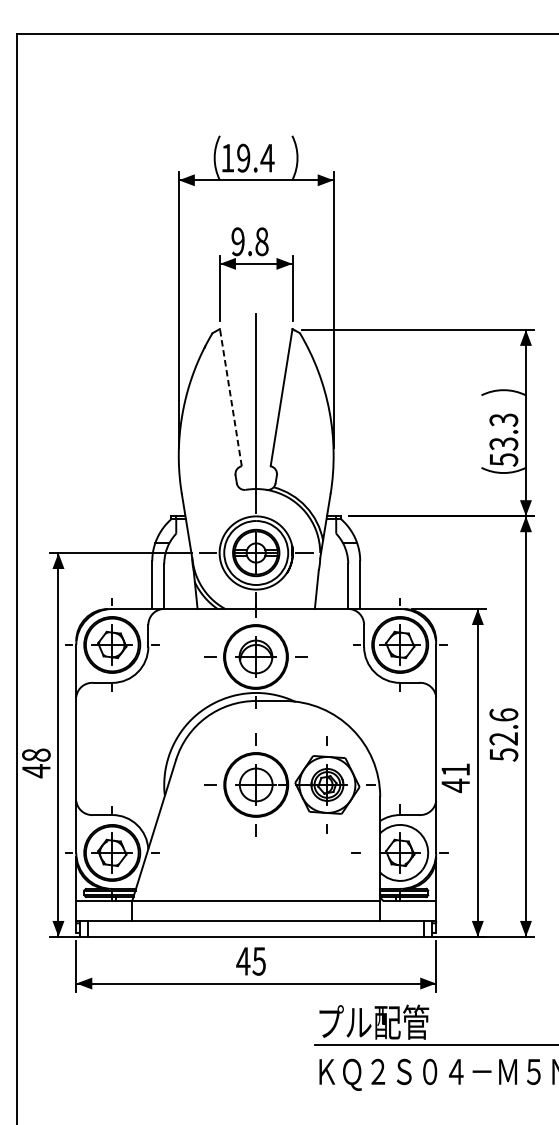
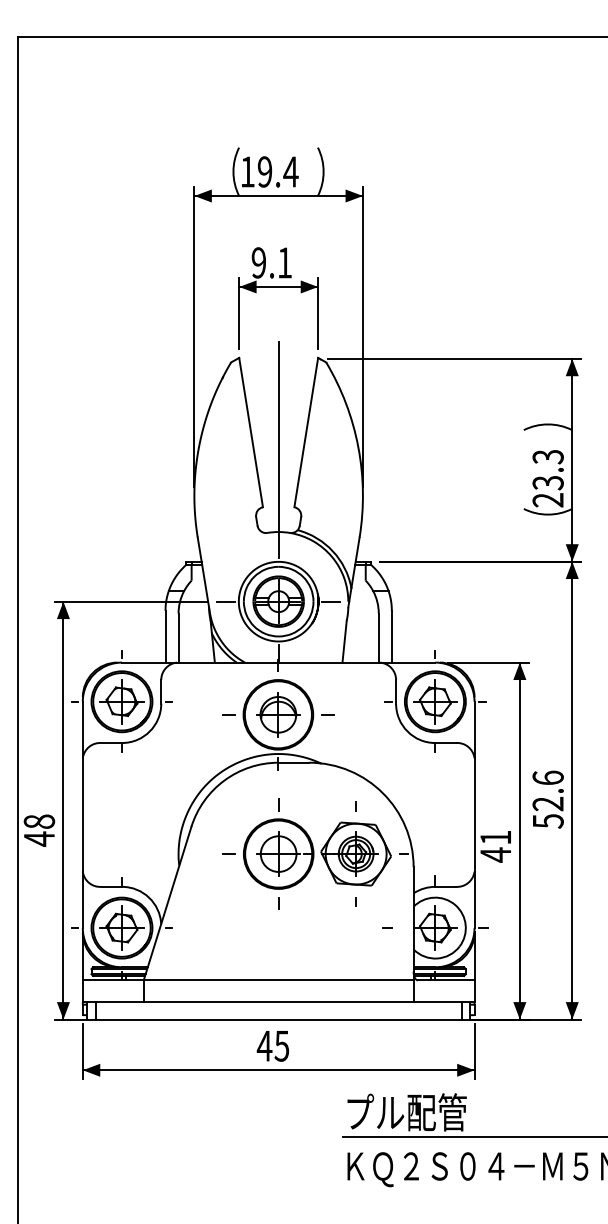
text: (261, 241) -> (284, 262), 9.8 -> 9.1
line: (231, 397) -> (251, 432), dashed -> solid
text: (503, 460) -> (547, 500), 53.3 -> 23.3

